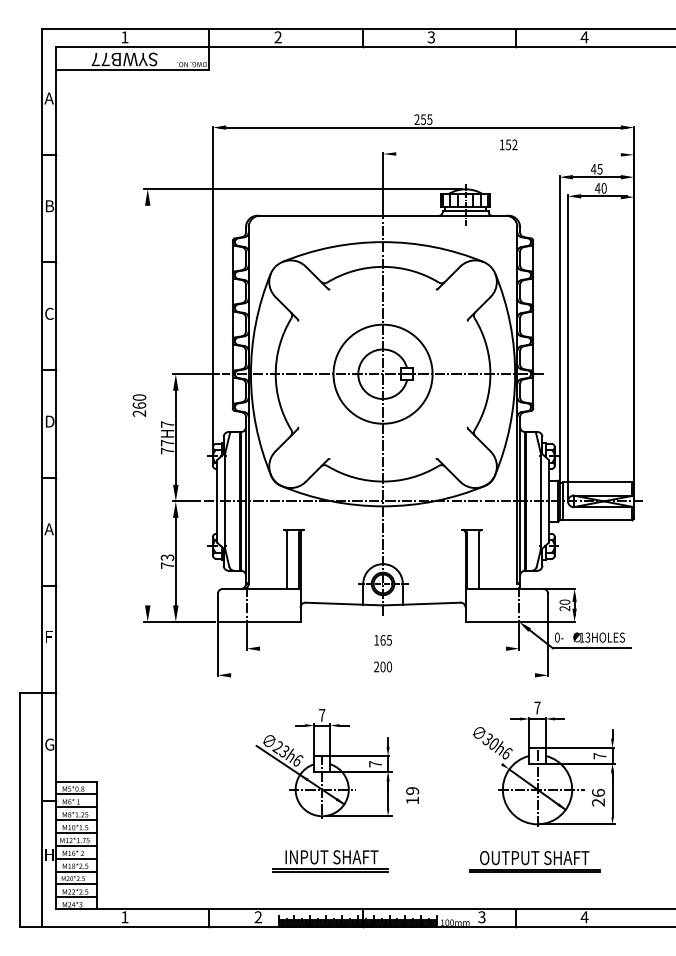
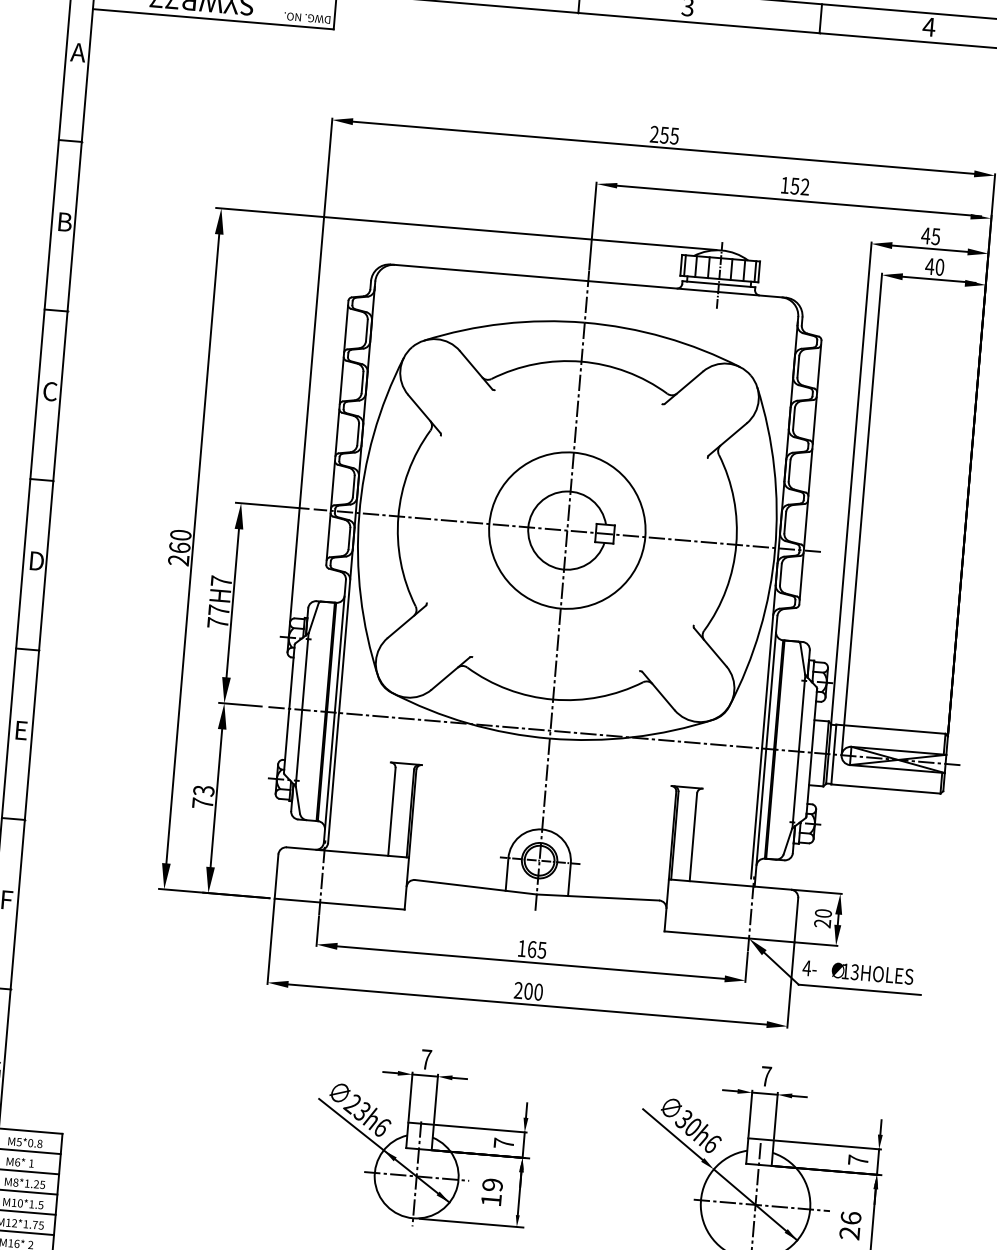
line: (508, 154) -> (793, 201), added
line: (147, 405) -> (192, 548), added
text: (48, 529) -> (20, 730), A -> E
text: (557, 637) -> (807, 968), 0- -> 4-
line: (382, 648) -> (530, 962), added
line: (382, 675) -> (526, 1004), added
line: (481, 749) -> (672, 1134), added
text: (412, 795) -> (491, 1192), moved

